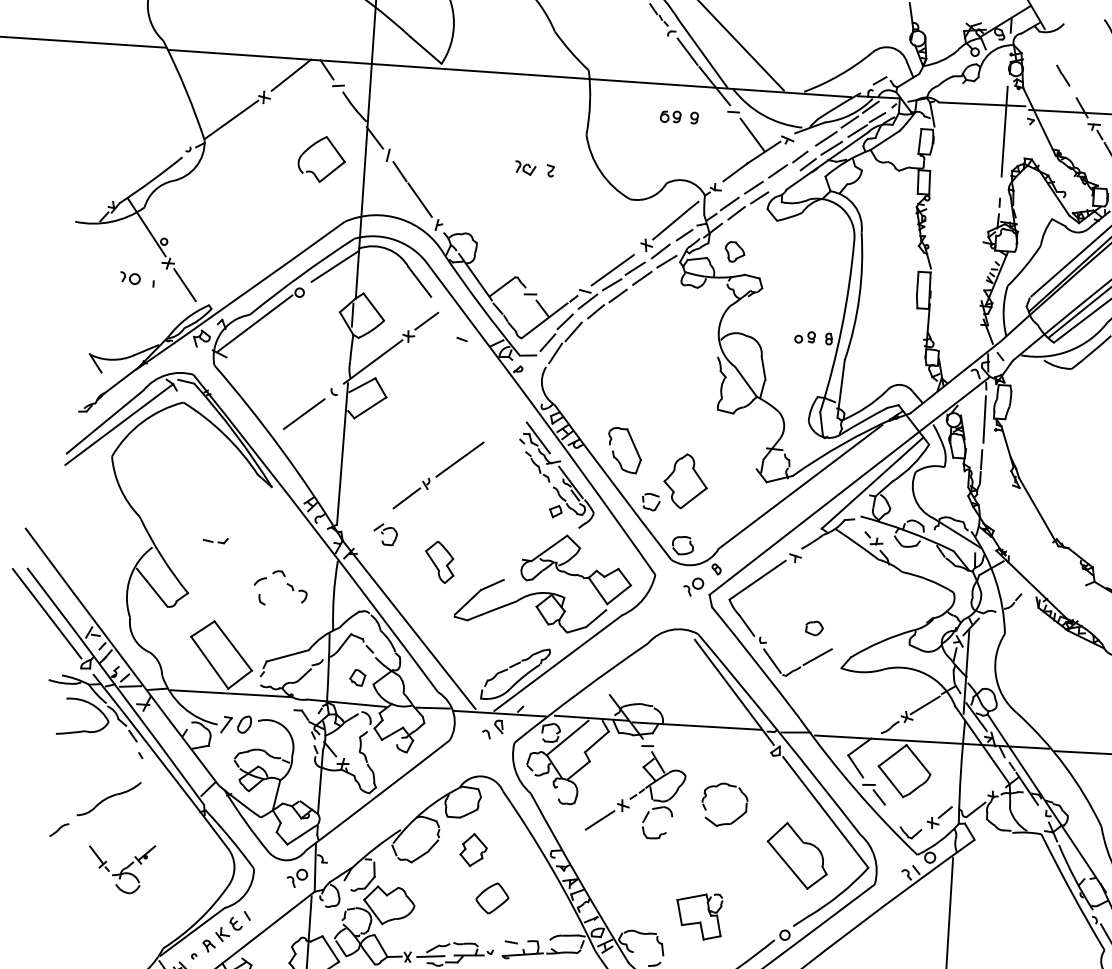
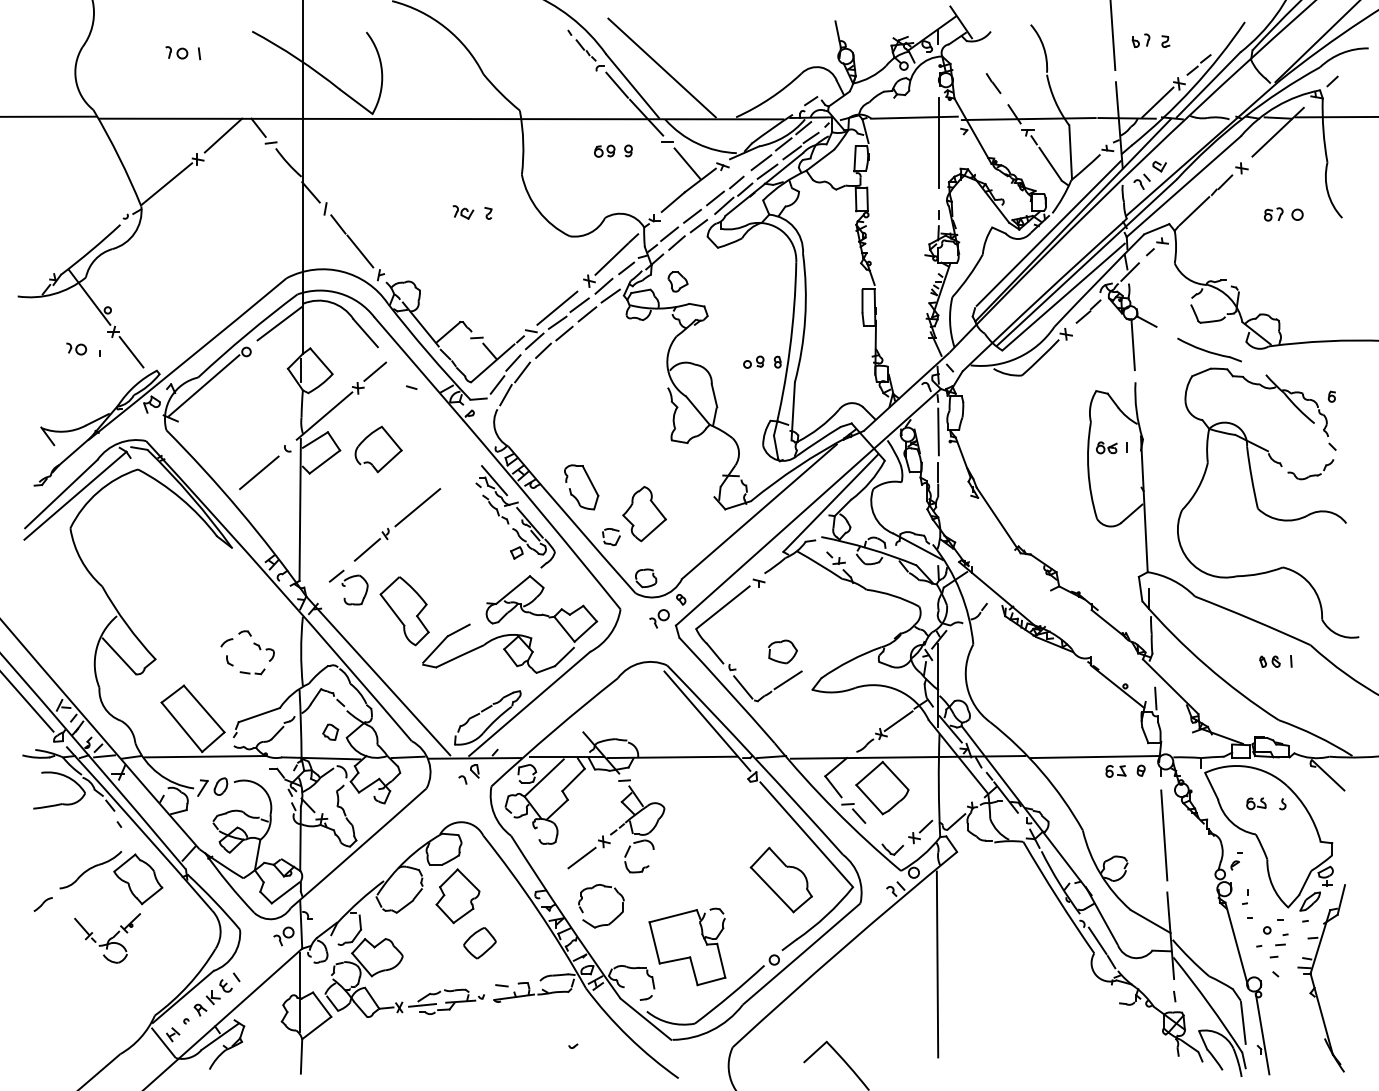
part: (312, 170) -> (369, 461), moved
line: (786, 179) -> (724, 205), added
part: (385, 534) -> (348, 587), size x1.67
part: (215, 540) -> (252, 671), moved
part: (439, 562) -> (404, 611), size x1.67
part: (814, 627) -> (782, 651), size x1.67
part: (156, 811) -> (138, 879), added
part: (736, 818) -> (614, 918), moved
part: (473, 850) -> (457, 896), size x1.67
part: (699, 915) -> (687, 946), size x1.67

